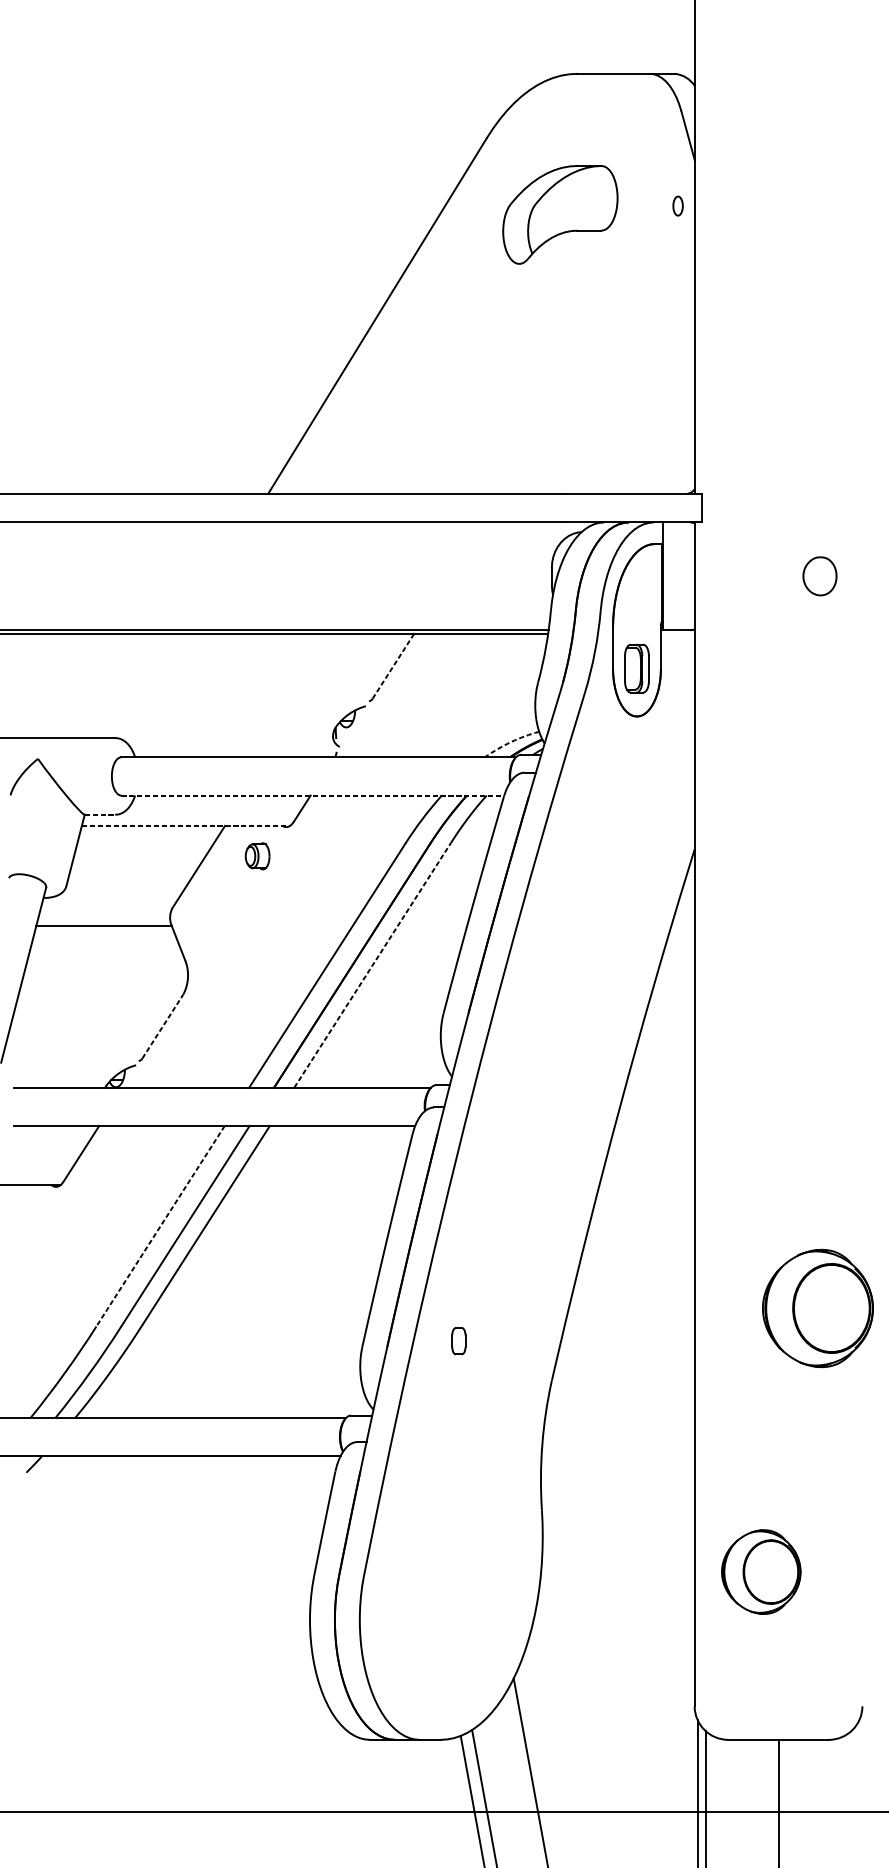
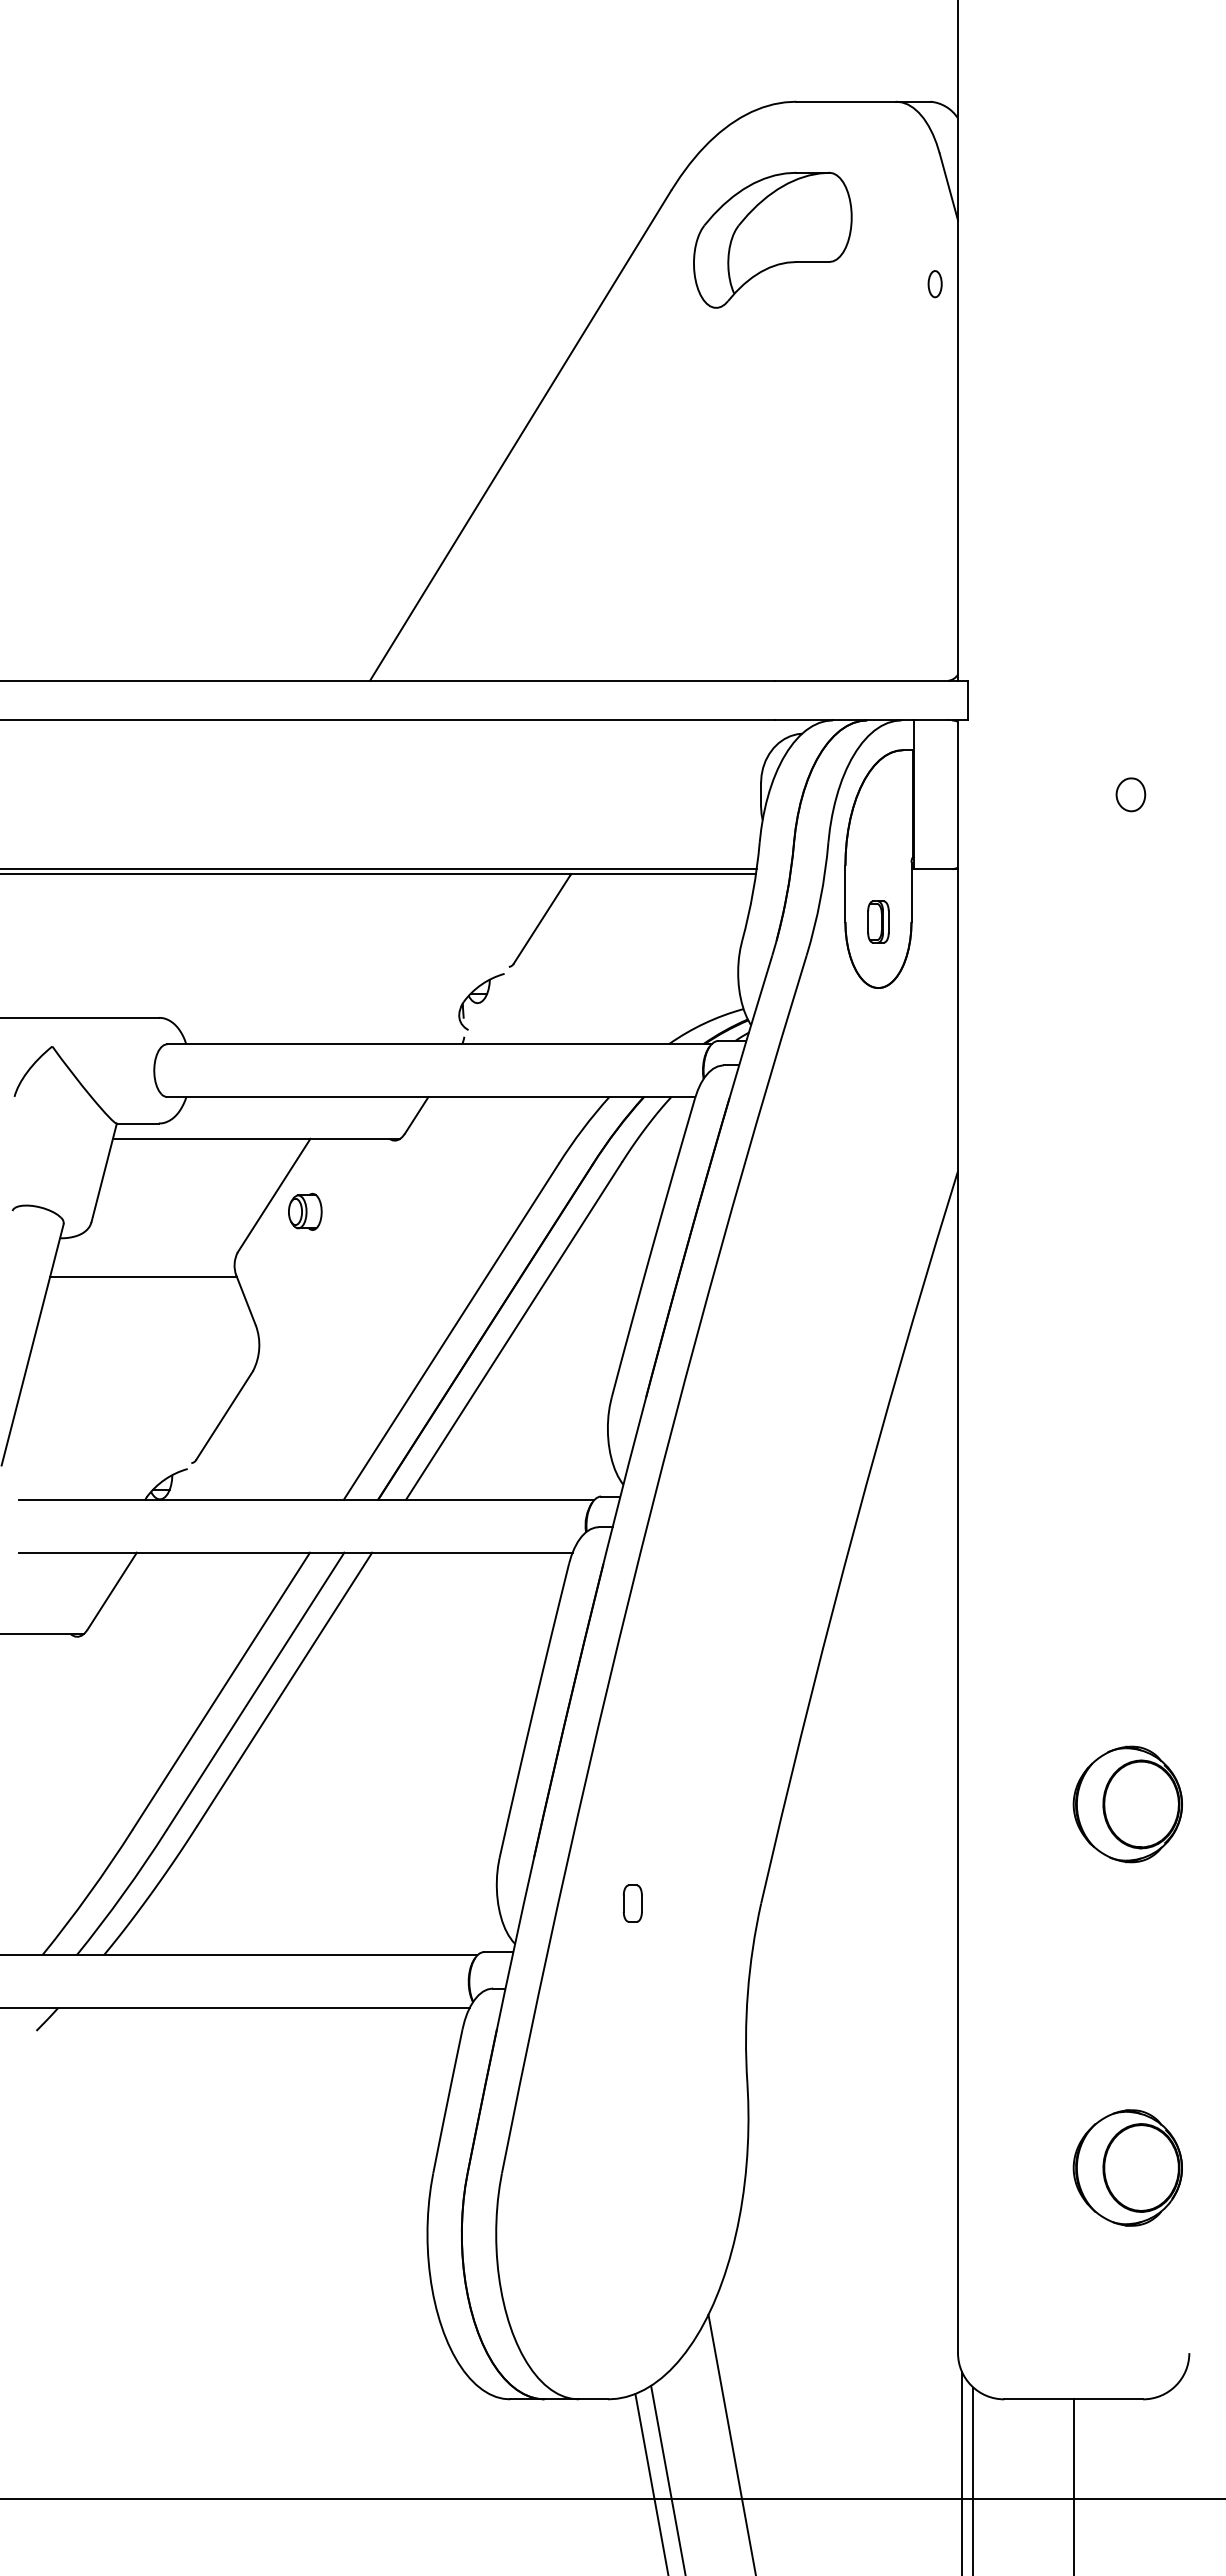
part: (560, 214) -> (772, 239), moved
part: (819, 576) -> (1130, 794), size x0.62
line: (393, 666) -> (542, 918), dashed -> solid
part: (637, 668) -> (878, 921), size x0.62
arc: (510, 742) -> (704, 1023), dashed -> solid
line: (312, 795) -> (431, 1097), dashed -> solid
line: (100, 814) -> (138, 1123), dashed -> solid
line: (186, 825) -> (256, 1138), dashed -> solid
part: (257, 856) -> (305, 1211), moved
line: (373, 964) -> (514, 1330), dashed -> solid
line: (162, 1026) -> (224, 1415), dashed -> solid
line: (160, 1226) -> (221, 1691), dashed -> solid
part: (817, 1308) -> (1127, 1804), size x0.71
part: (458, 1341) -> (632, 1903), moved
part: (761, 1571) -> (1127, 2167), moved

